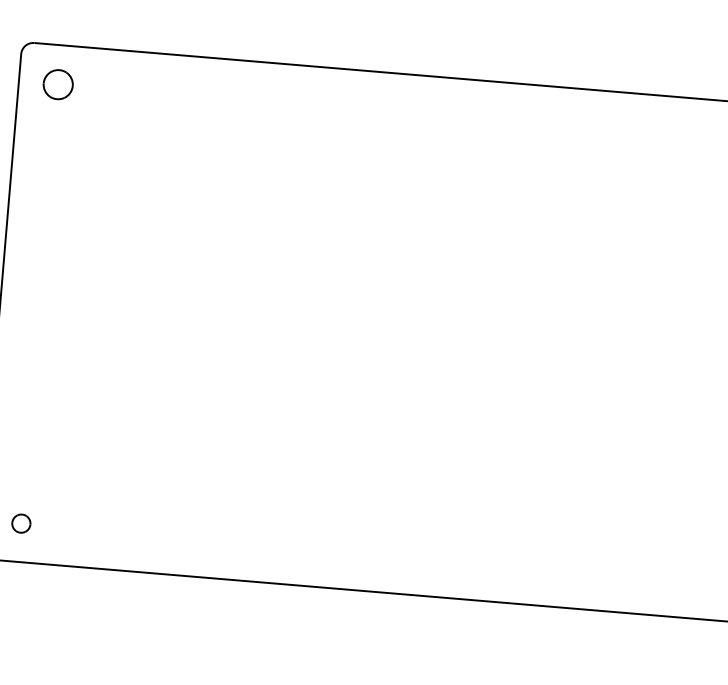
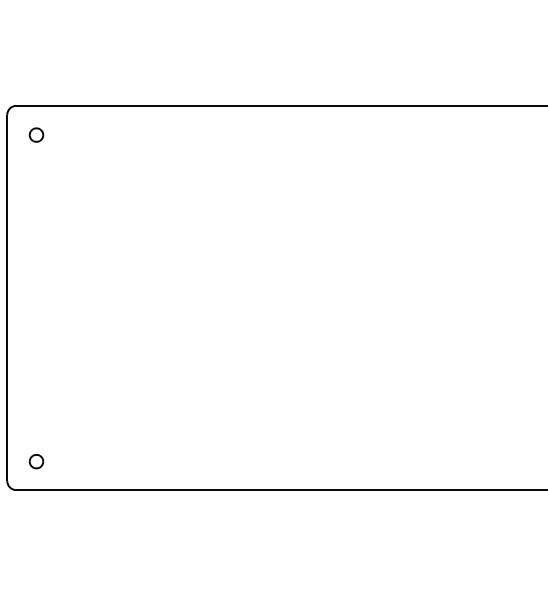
part: (58, 83) -> (36, 134), size x0.62

